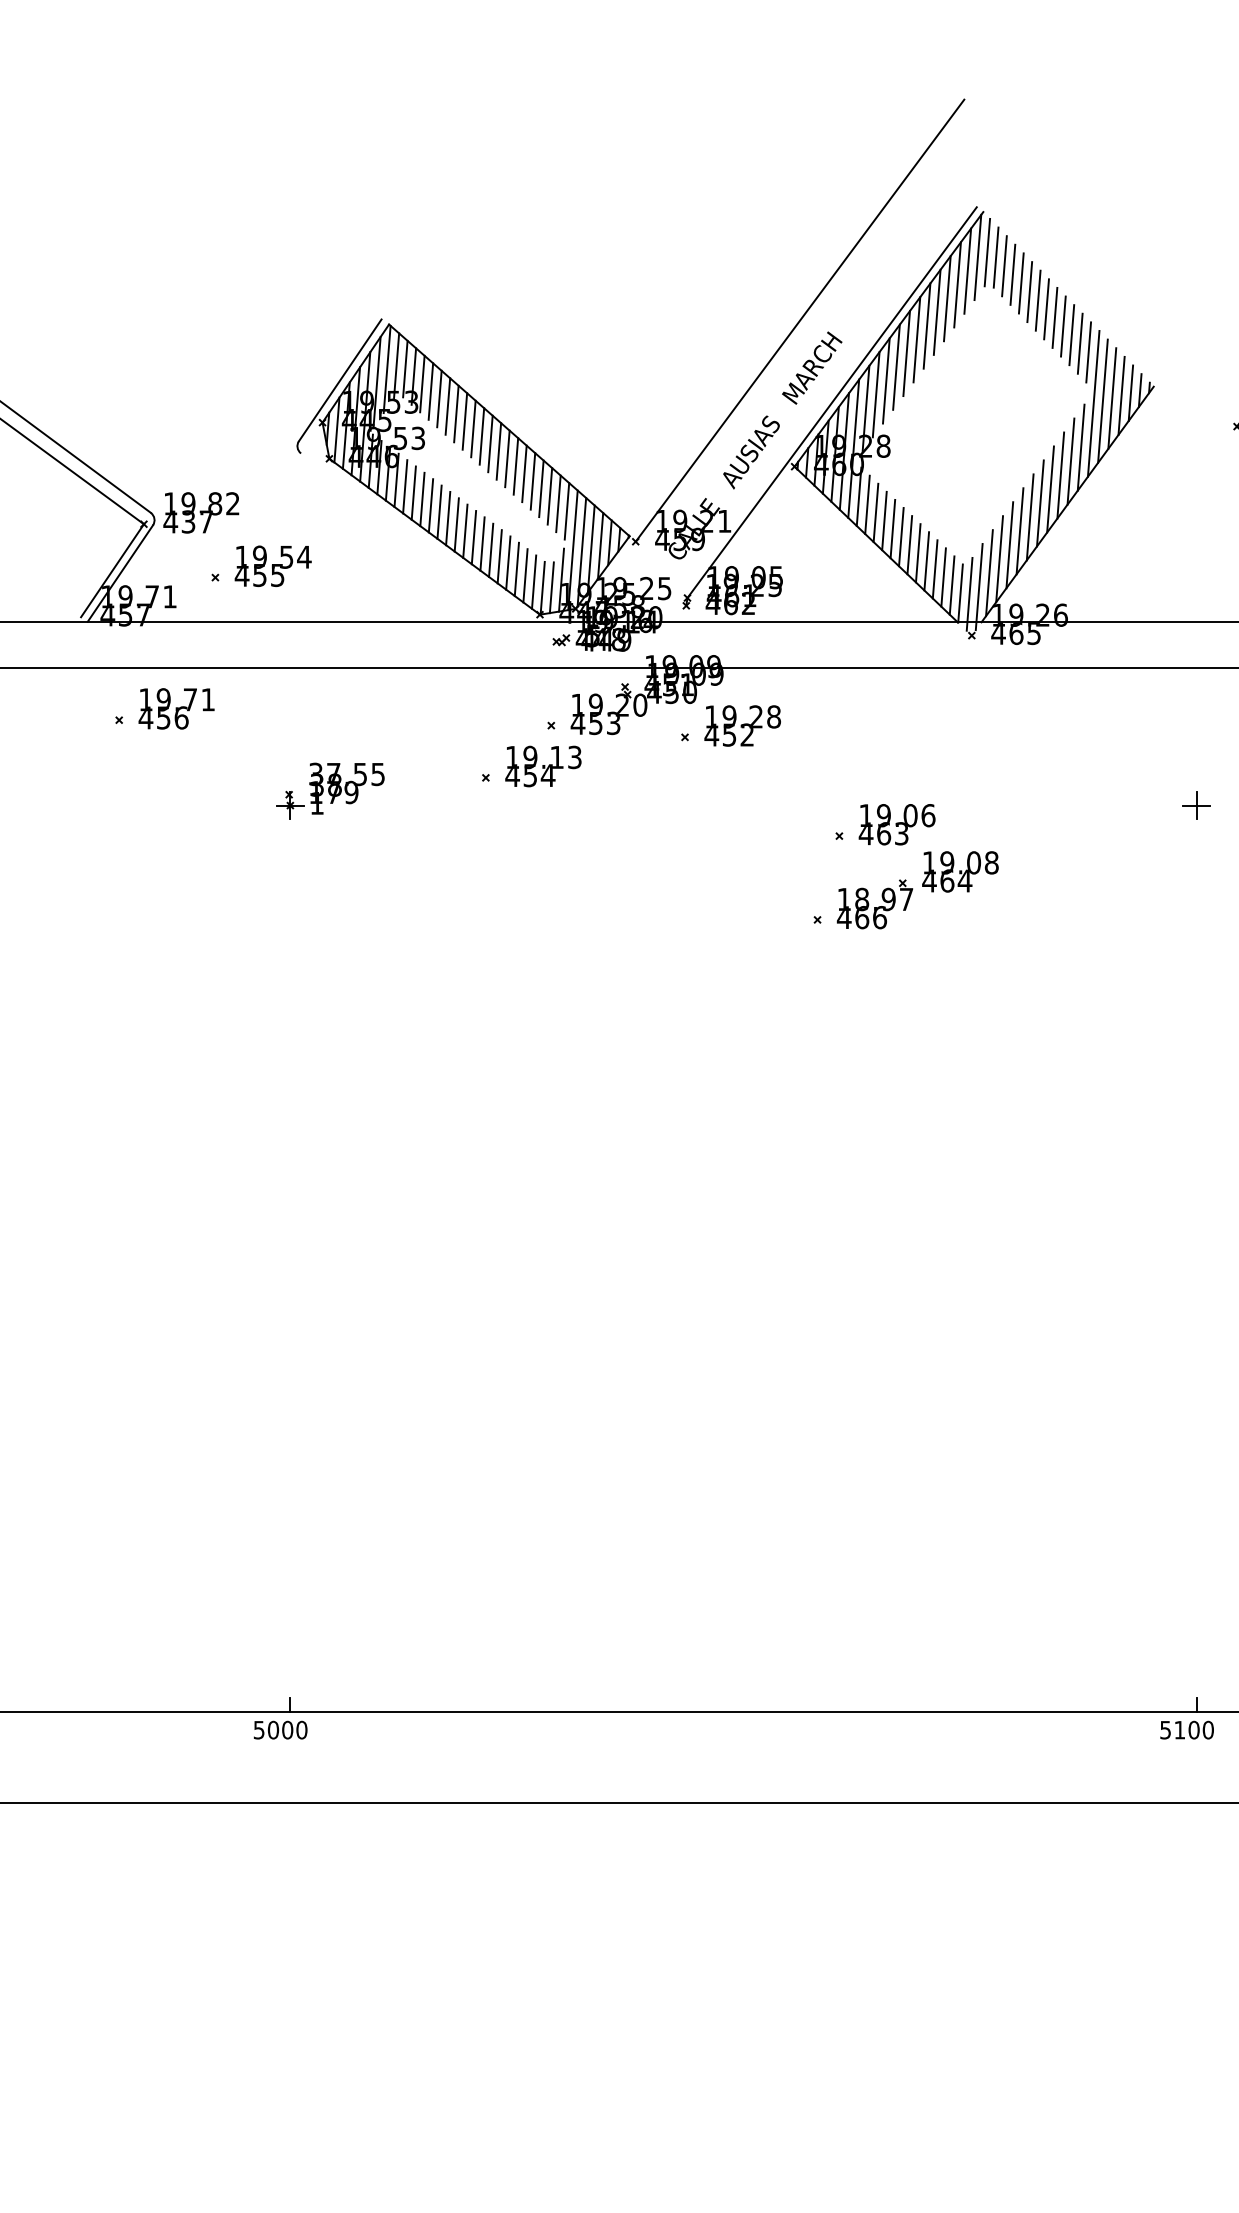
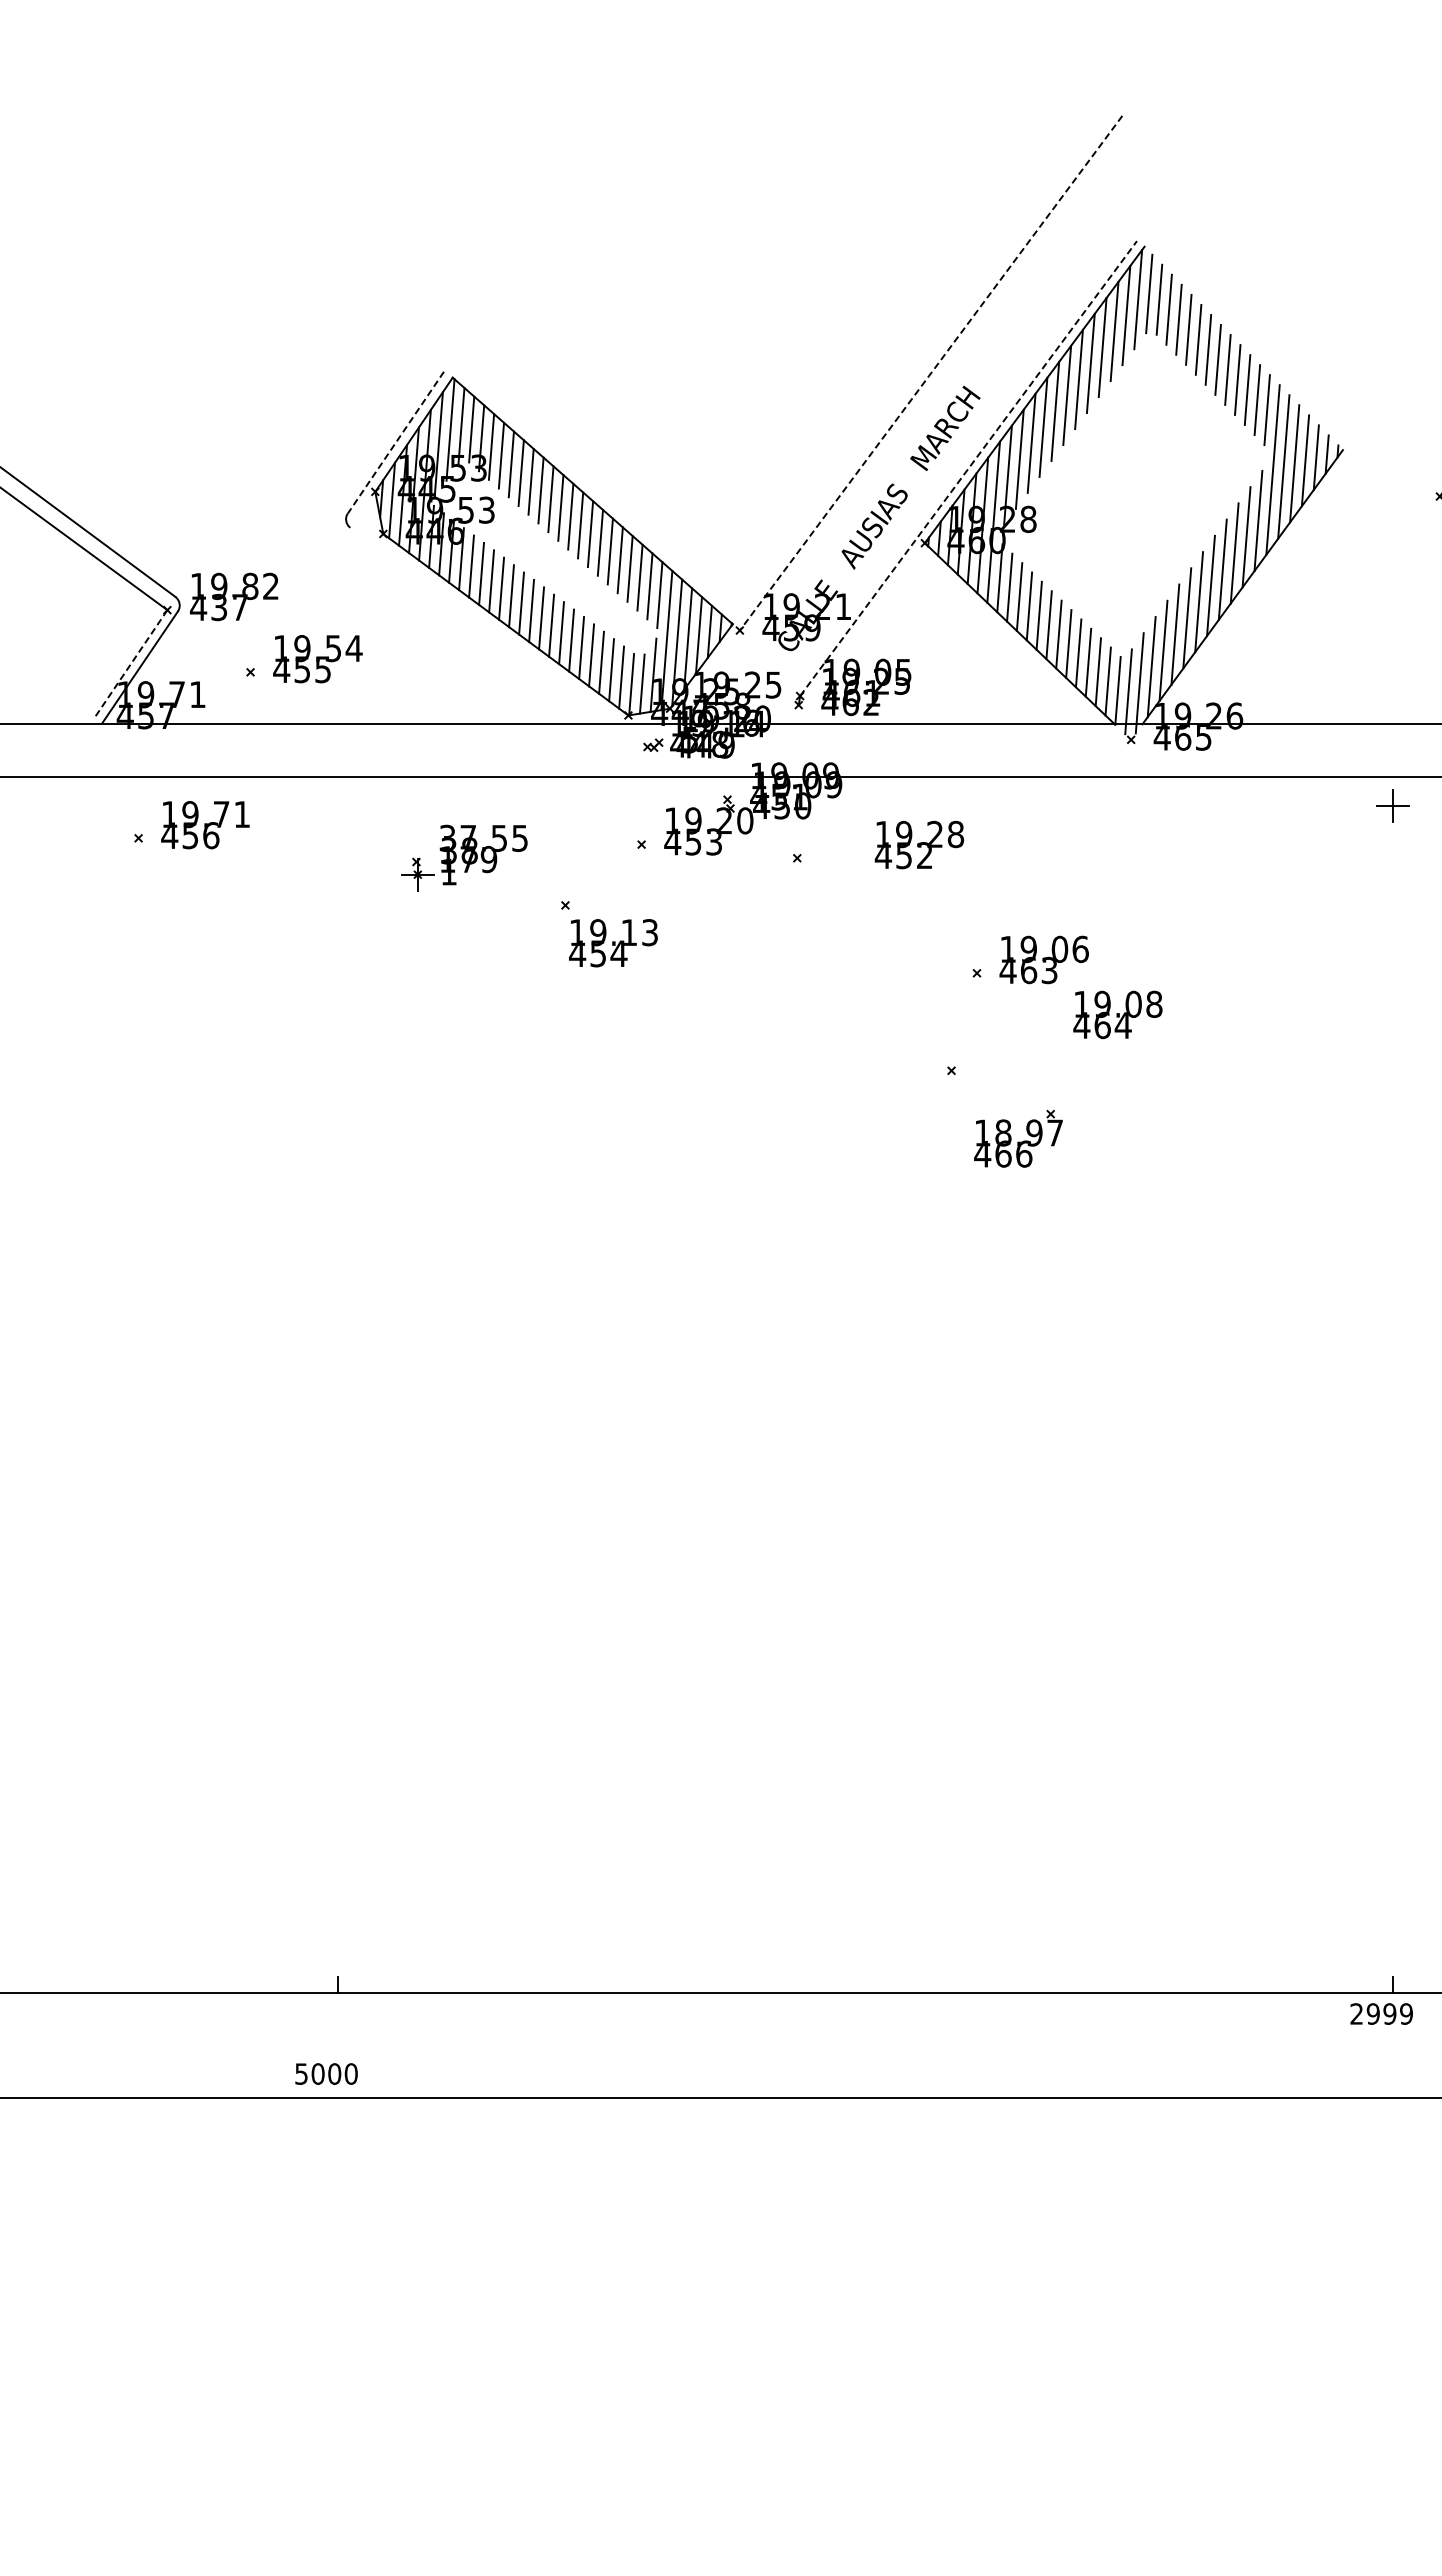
line: (800, 320) -> (931, 373), solid -> dashed
line: (339, 380) -> (395, 442), solid -> dashed
line: (832, 402) -> (968, 468), solid -> dashed
line: (112, 570) -> (130, 664), solid -> dashed
text: (742, 725) -> (919, 844), moved
text: (543, 766) -> (613, 943), moved
part: (330, 790) -> (464, 857), moved
part: (1196, 805) -> (1392, 805), moved
part: (875, 904) -> (1018, 1138), moved
text: (280, 1729) -> (326, 2073), moved
text: (1186, 1729) -> (1381, 2013), 5100 -> 2999

